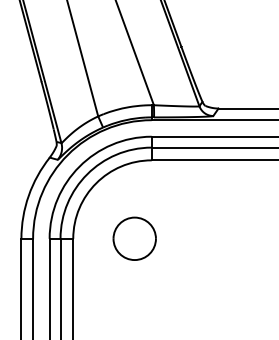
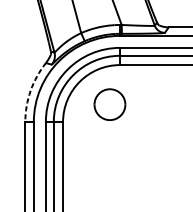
arc: (28, 195) -> (30, 90), solid -> dashed
part: (134, 238) -> (109, 104), moved

